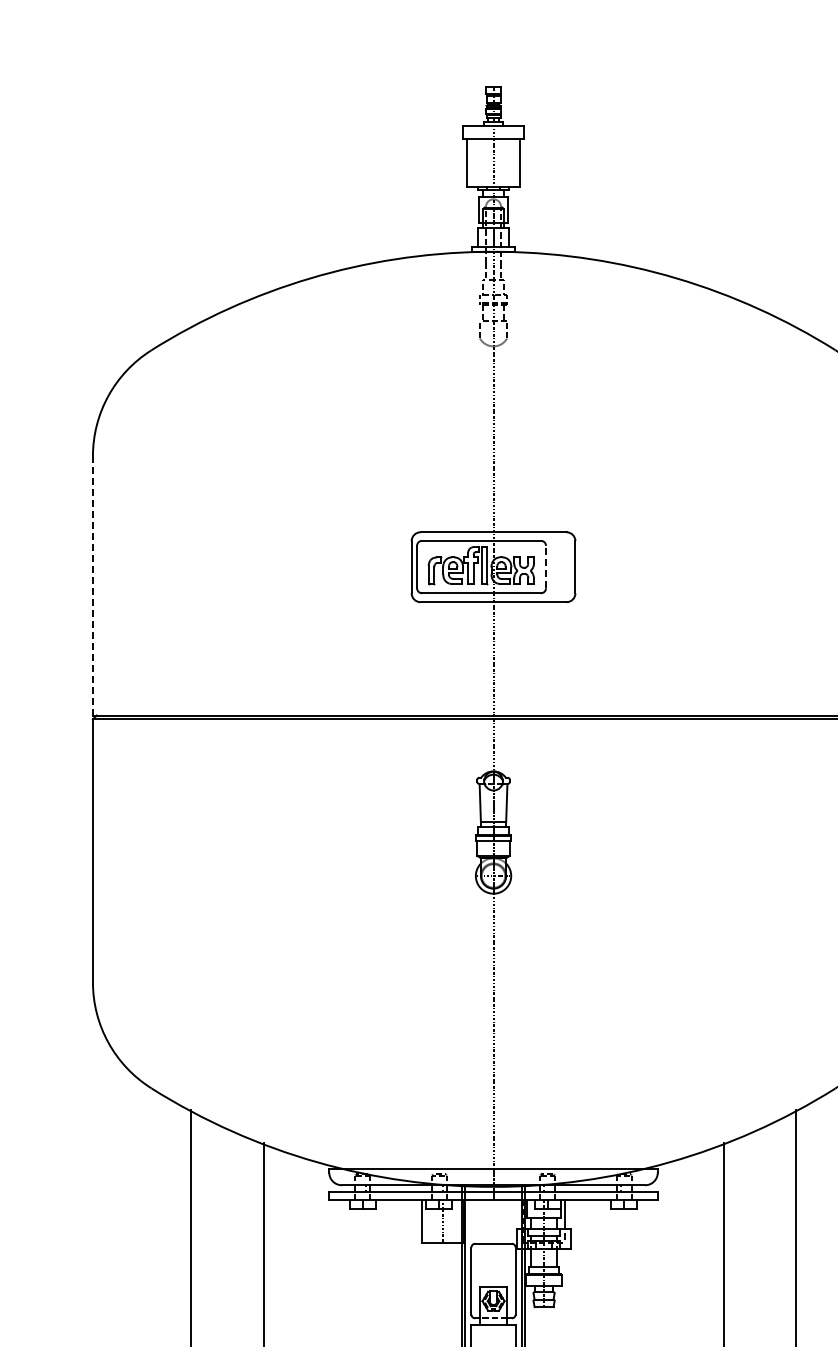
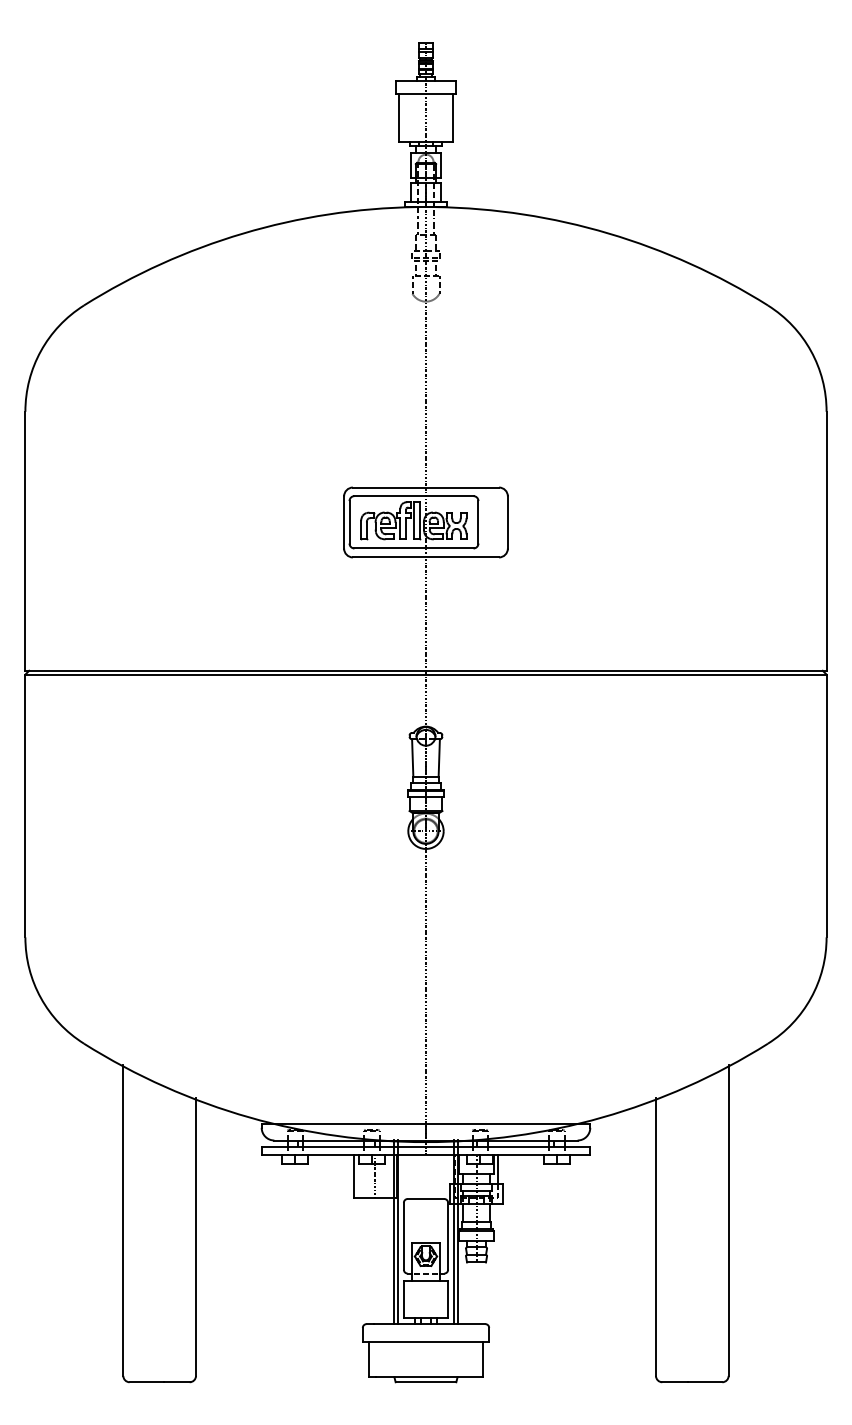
line: (546, 566) -> (478, 521), dashed -> solid
line: (93, 586) -> (25, 541), dashed -> solid

